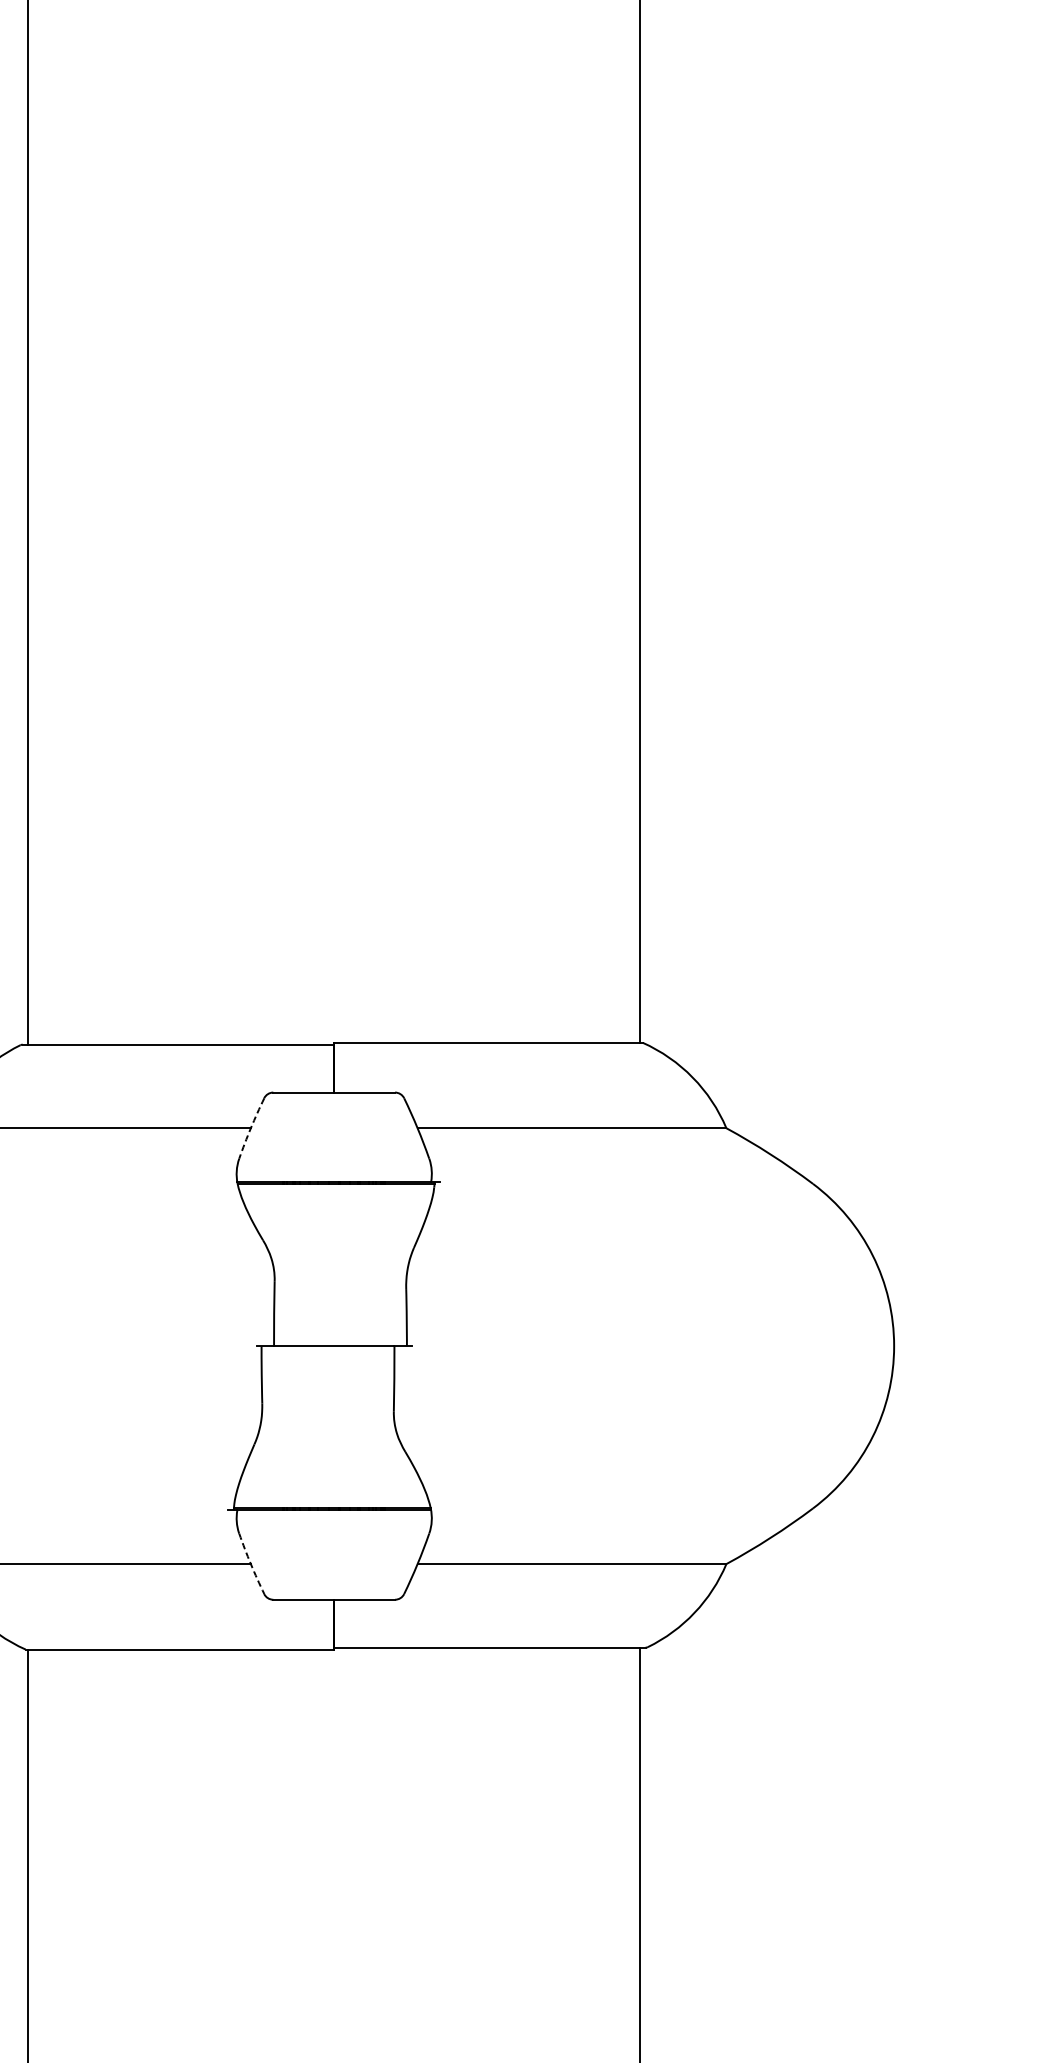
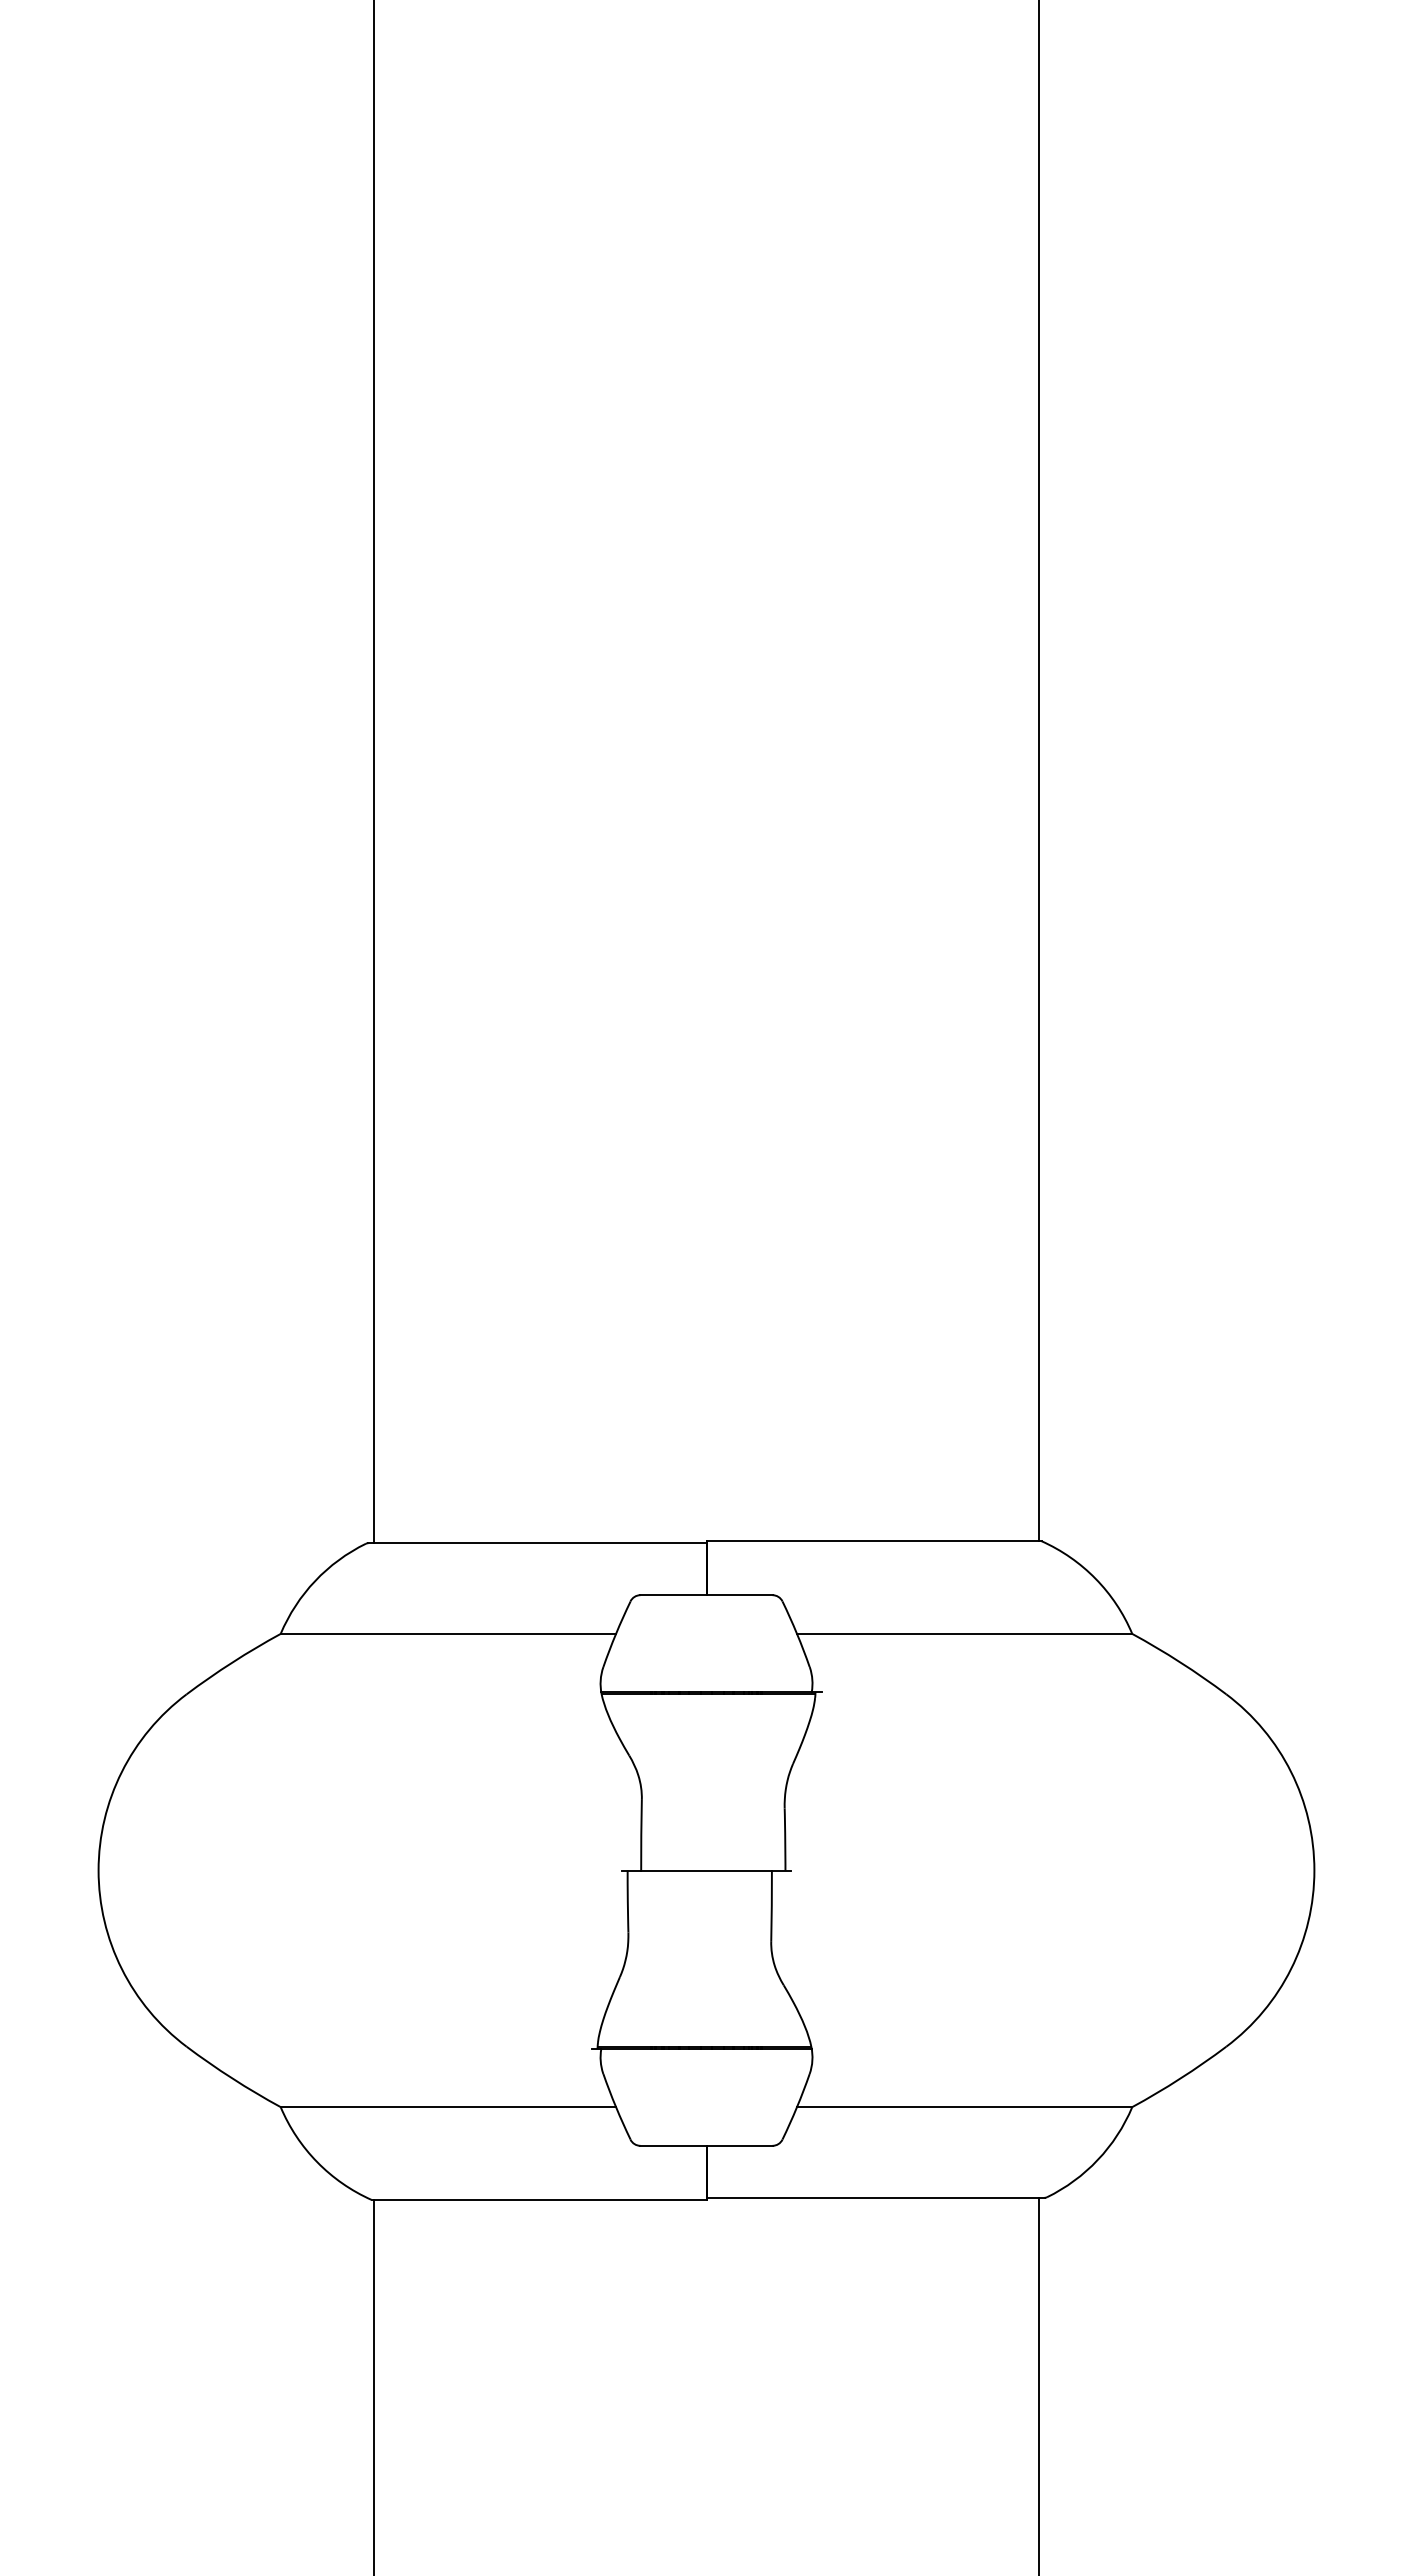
arc: (251, 1127) -> (616, 1633), dashed -> solid
arc: (251, 1564) -> (616, 2107), dashed -> solid

